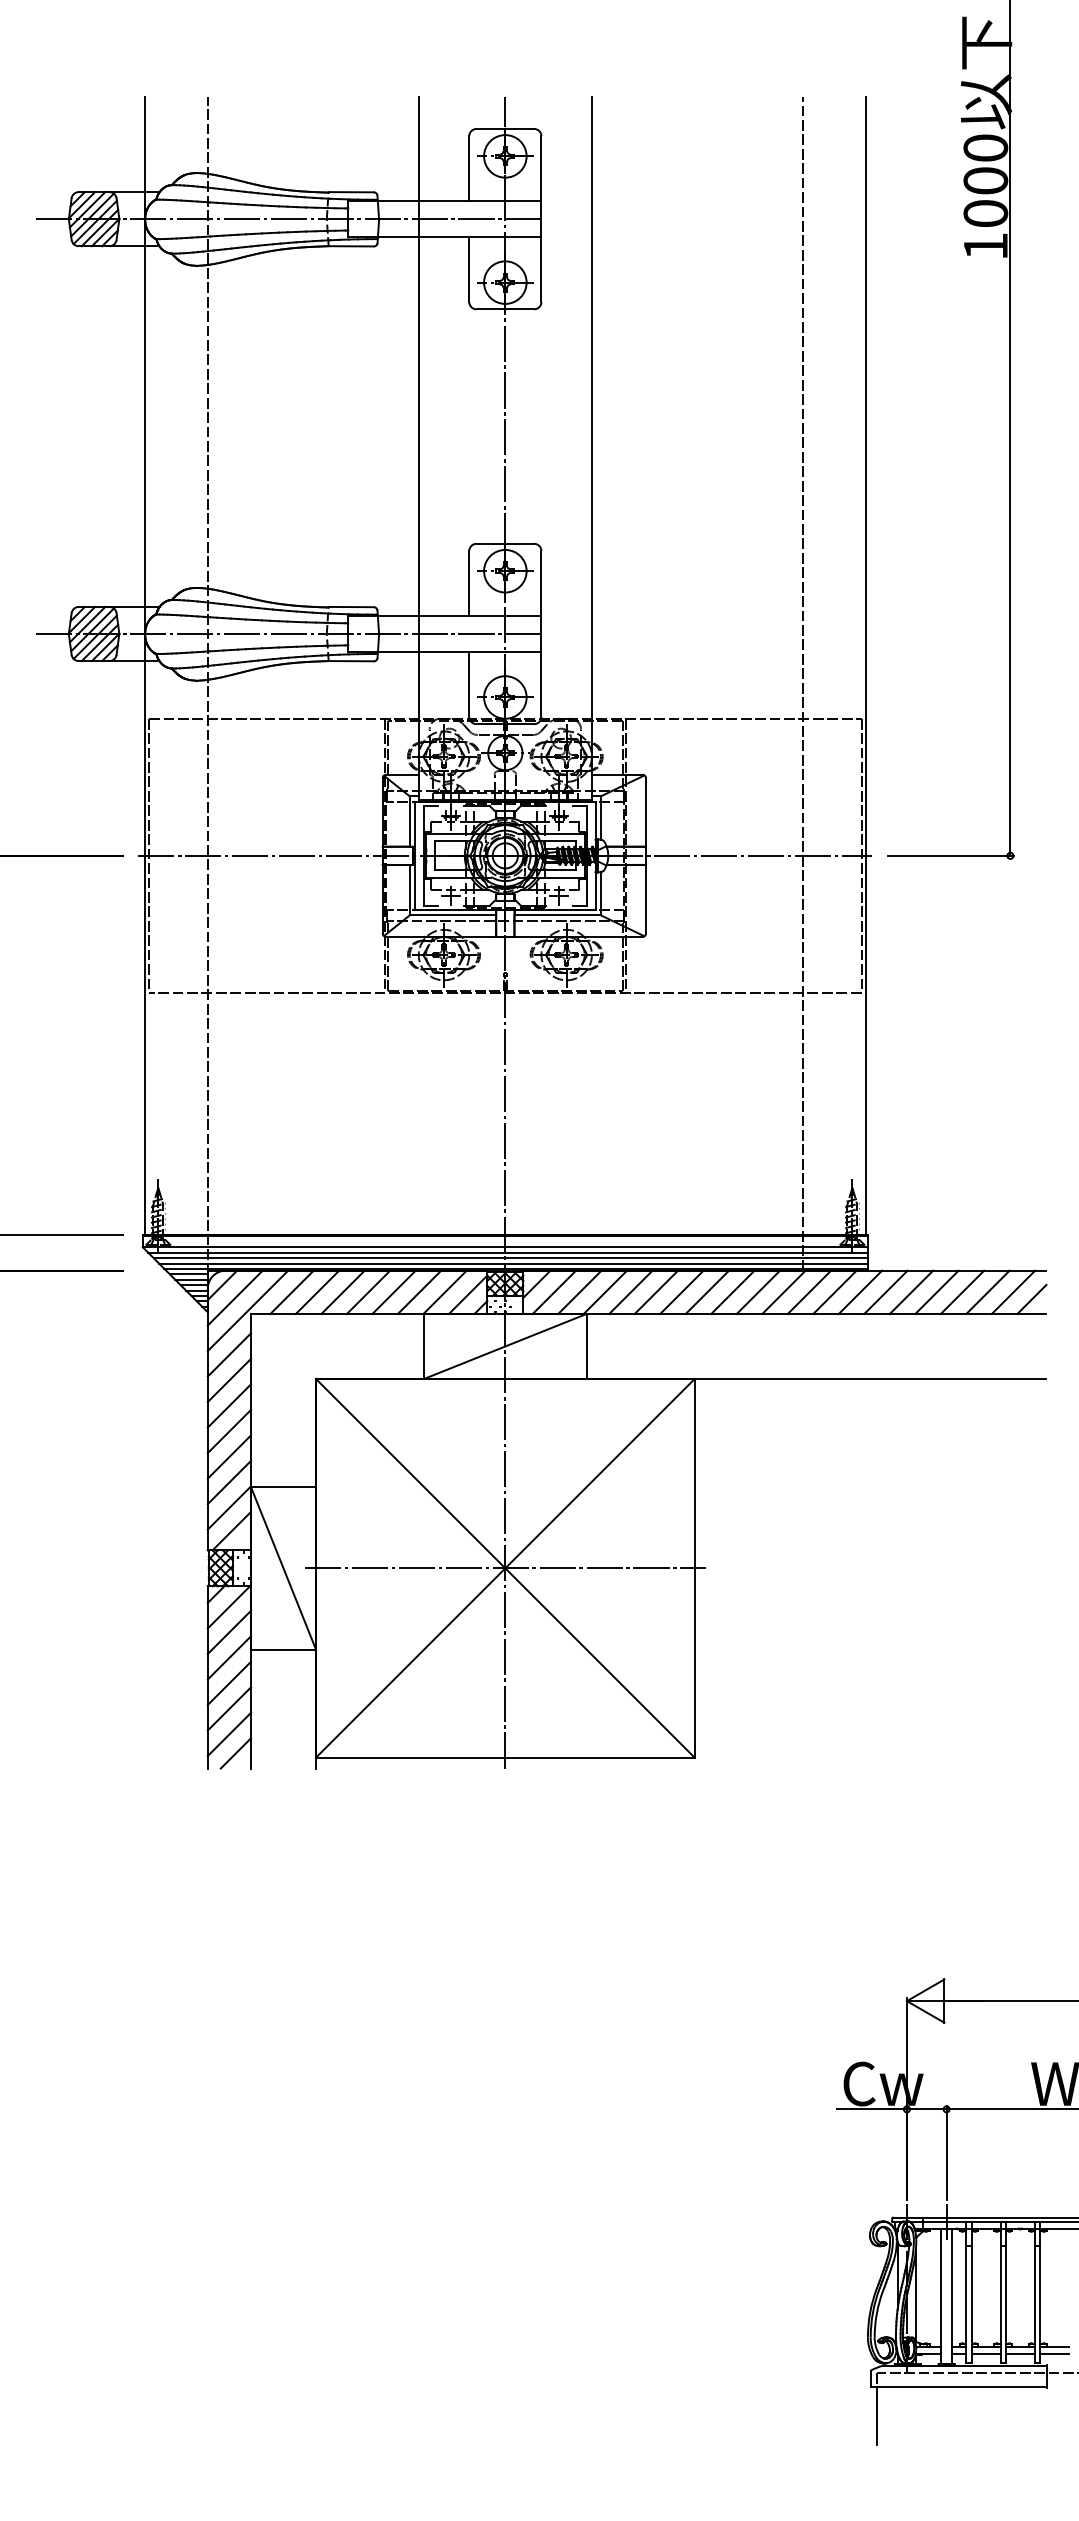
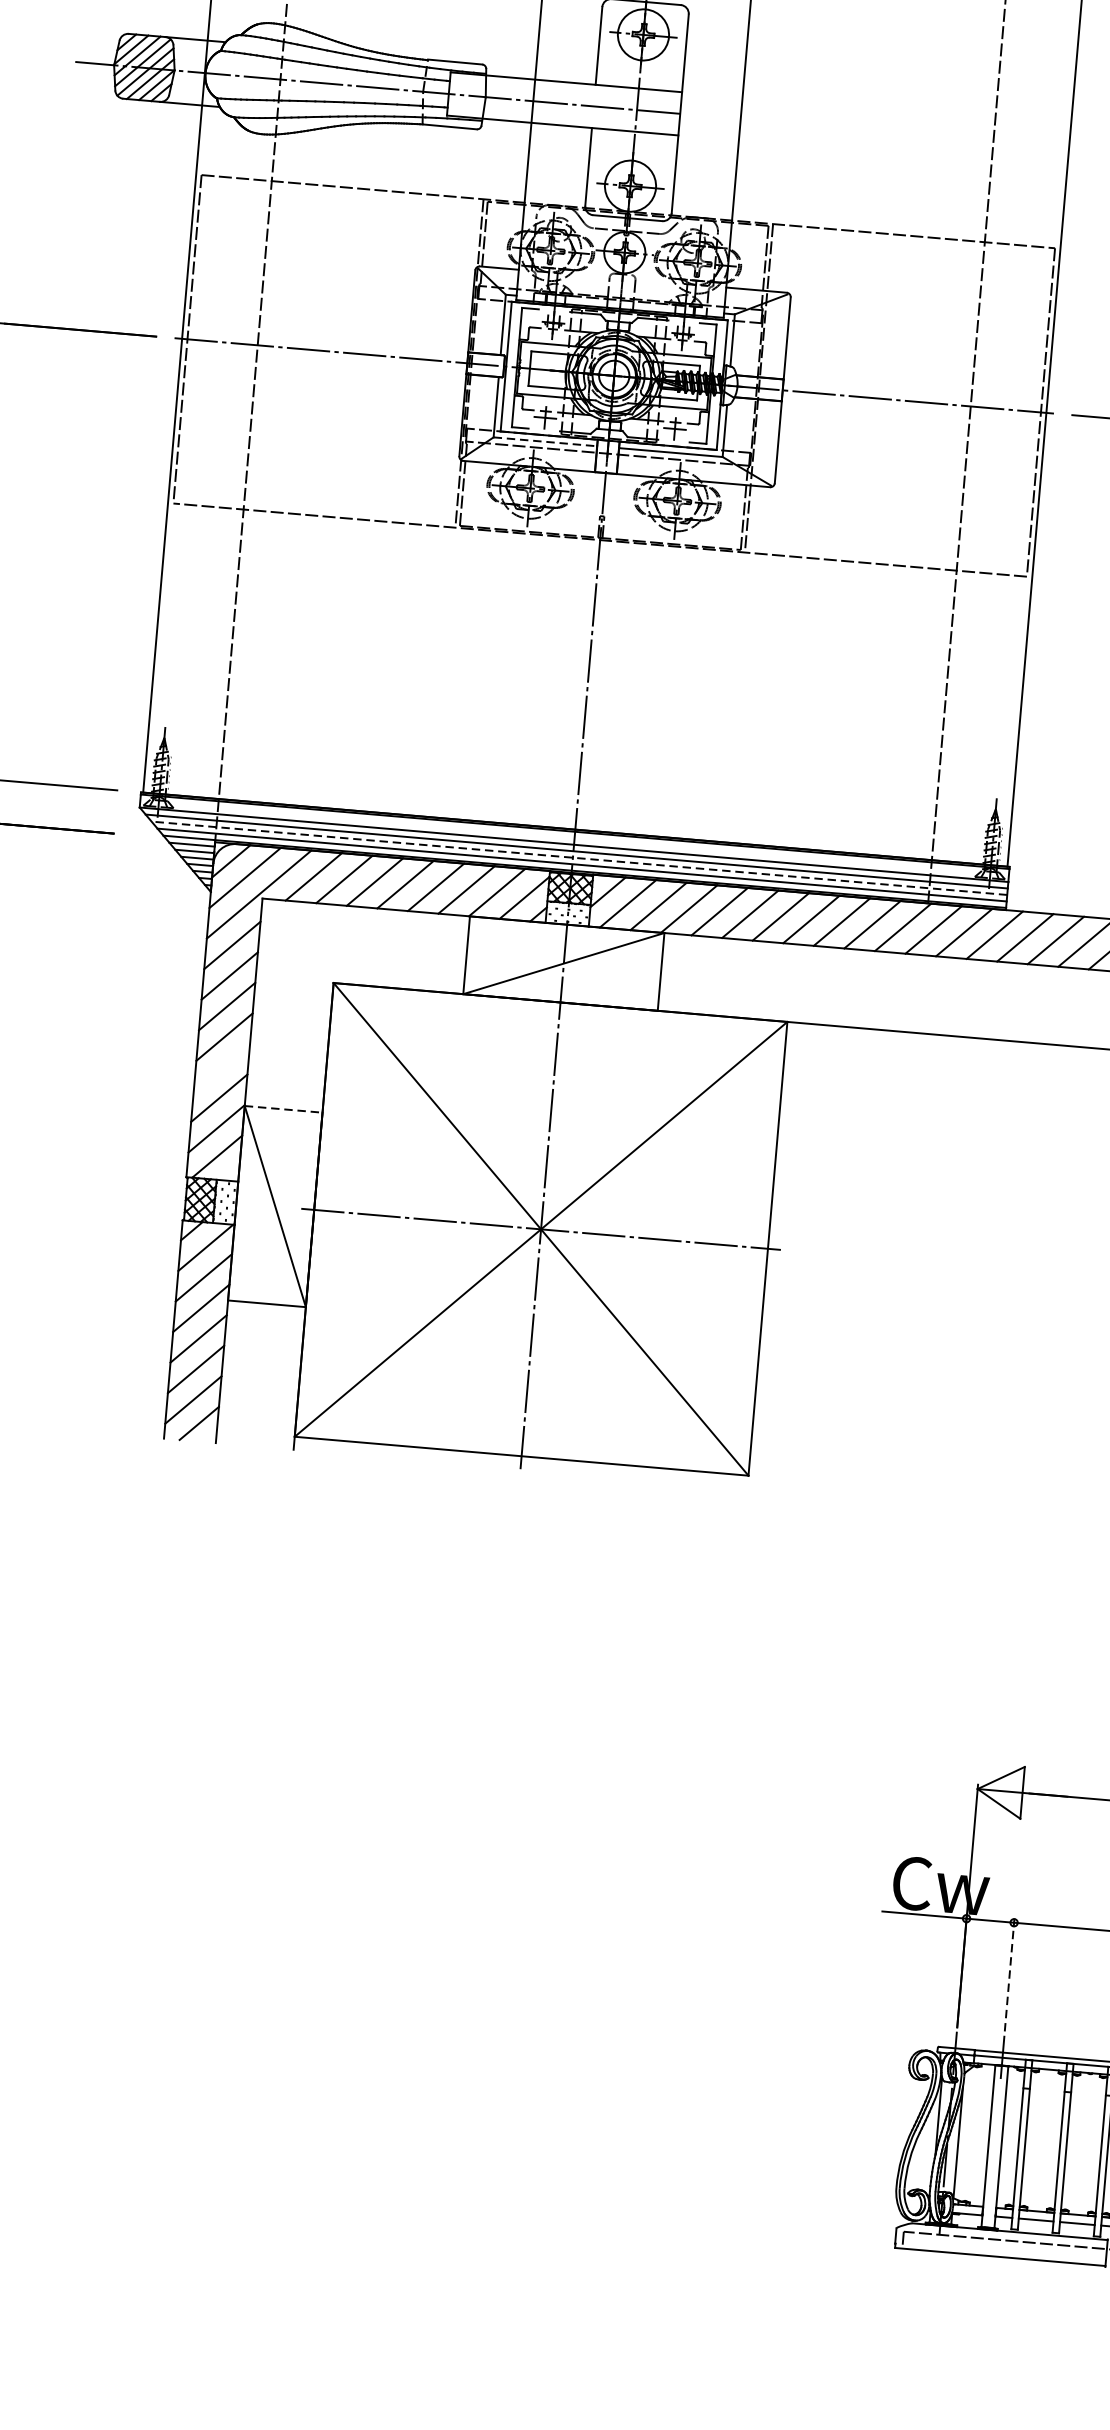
line: (453, 915) -> (546, 442), solid -> dashed
line: (510, 1258) -> (579, 858), solid -> dashed
line: (229, 1456) -> (222, 1067), removed
line: (284, 1487) -> (284, 1109), solid -> dashed
line: (946, 2152) -> (1009, 1974), solid -> dashed
line: (877, 2416) -> (899, 2283), removed

